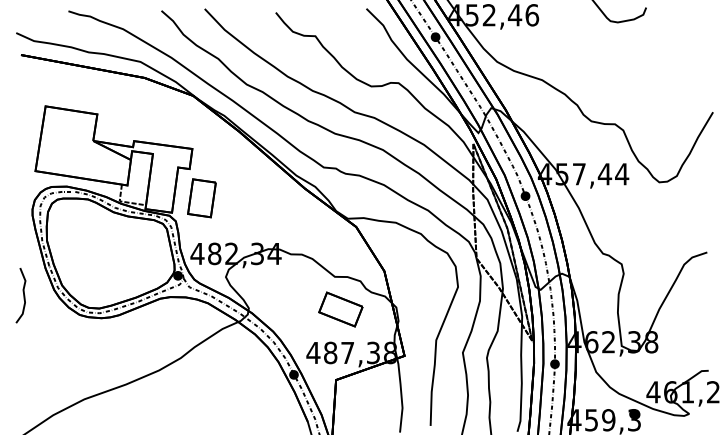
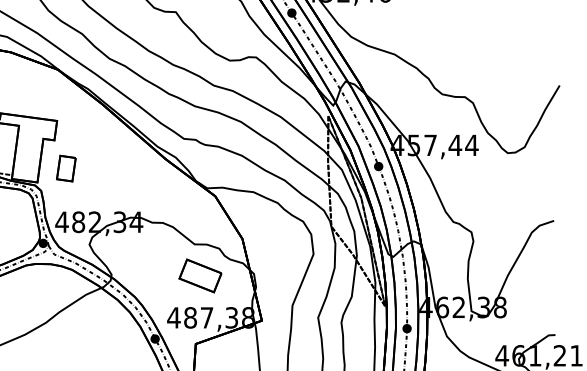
part: (201, 198) -> (65, 168), size x0.7

